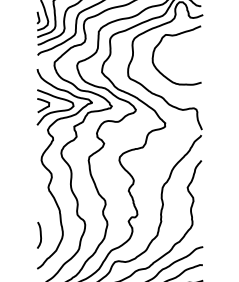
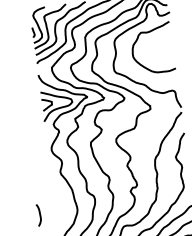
curve: (40, 235) -> (39, 215), moved

